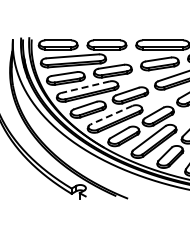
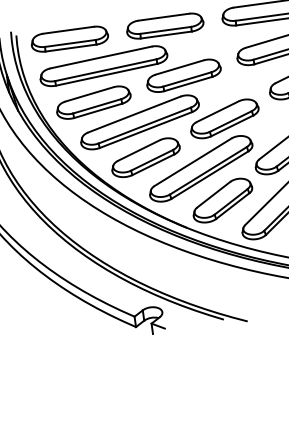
line: (85, 87) -> (134, 115), dashed -> solid
line: (111, 115) -> (192, 162), dashed -> solid

